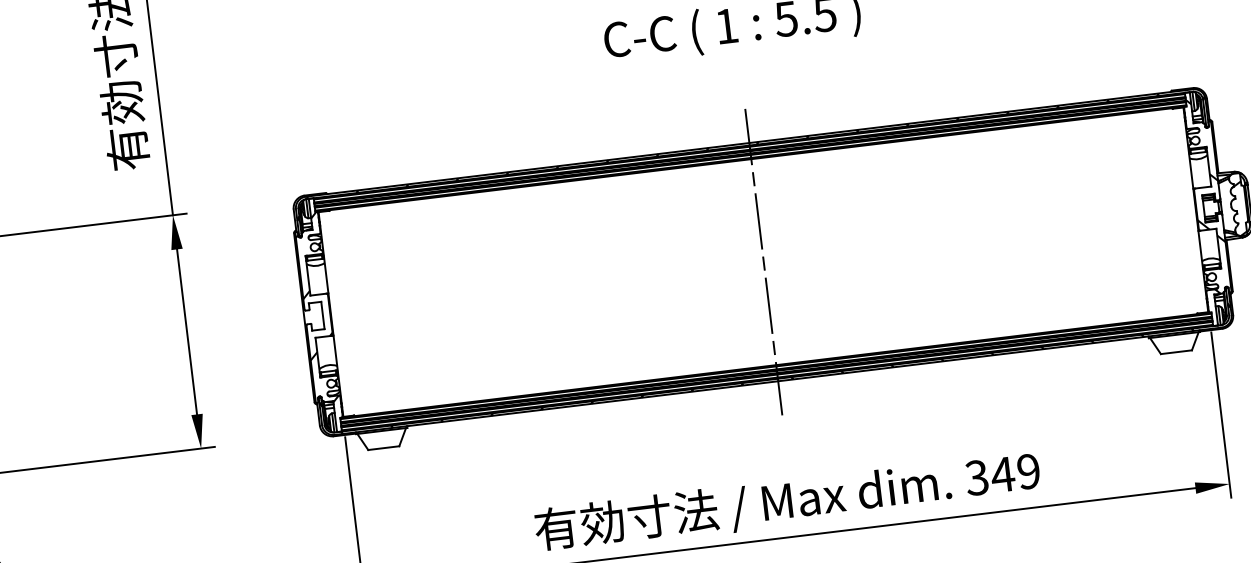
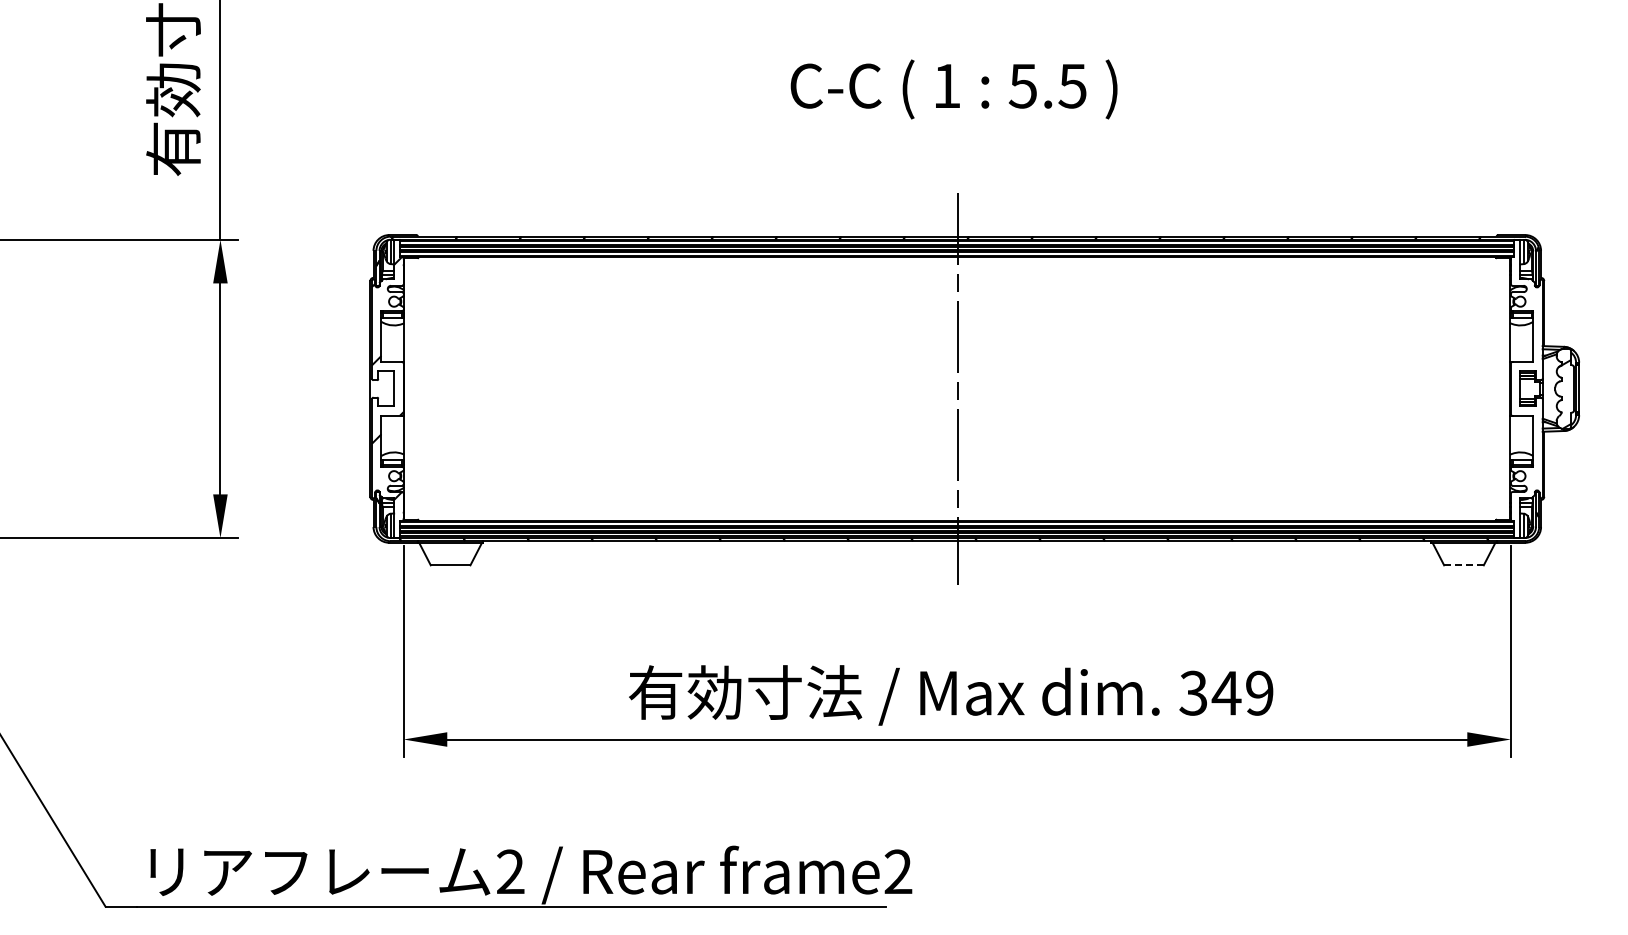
hatch: (1207, 196) -> (1526, 373), removed
line: (1176, 352) -> (1463, 565), solid -> dashed

